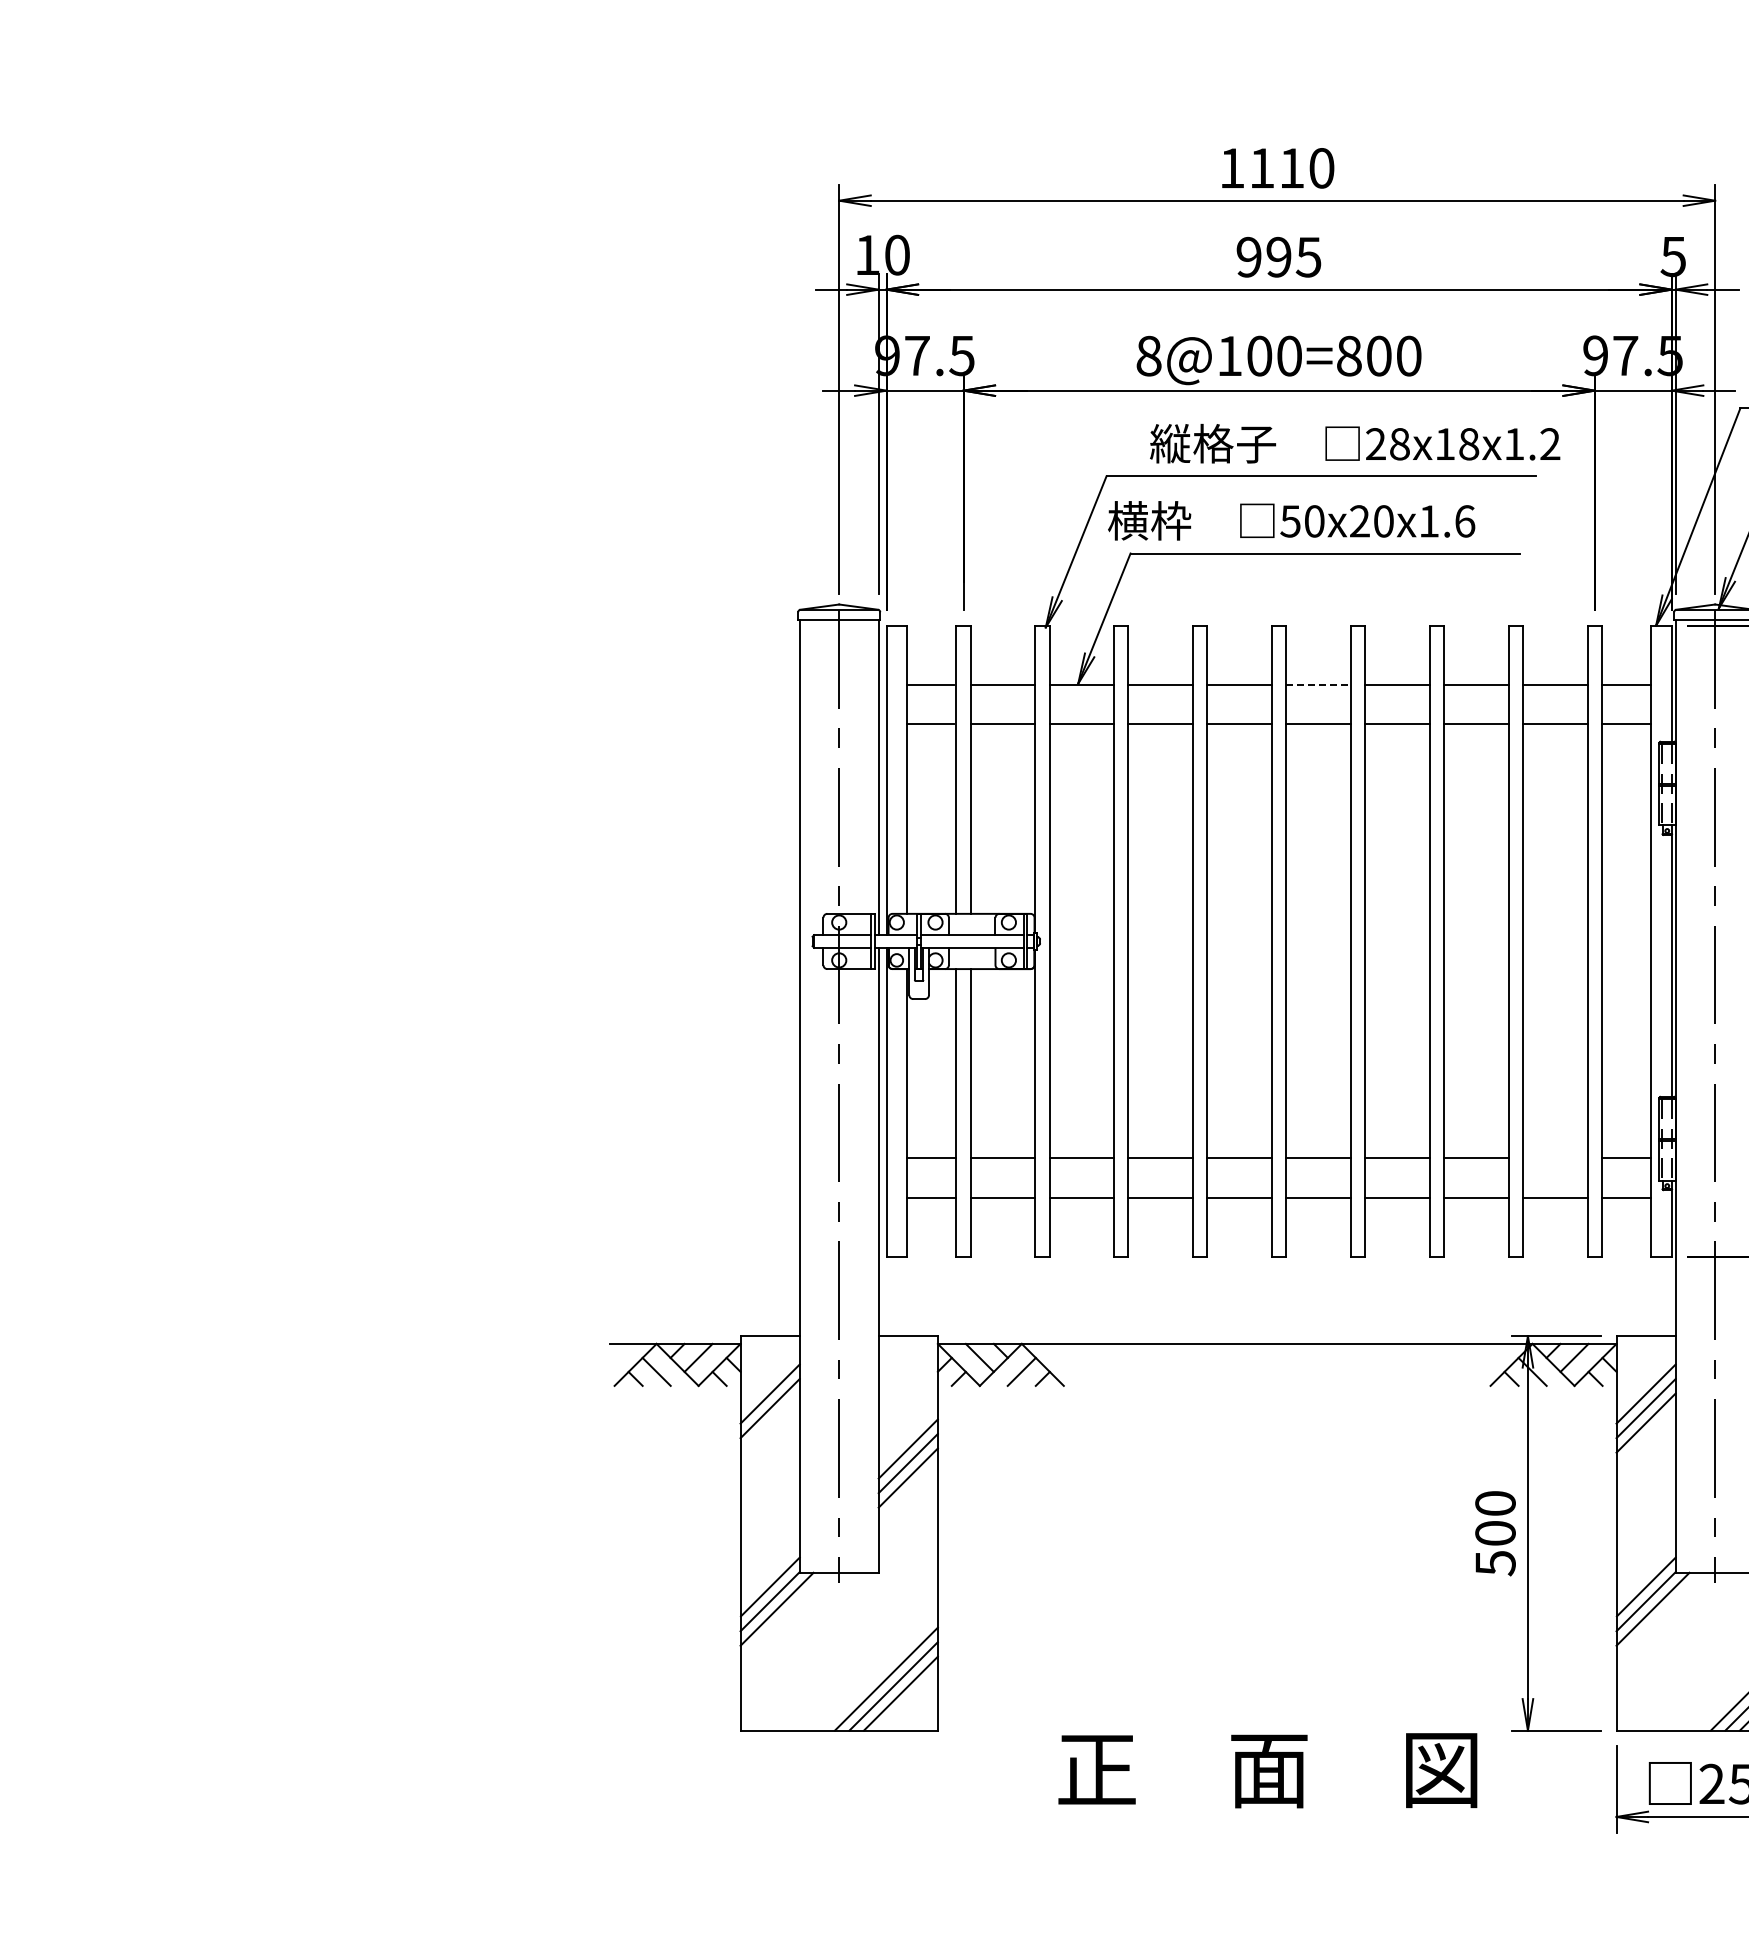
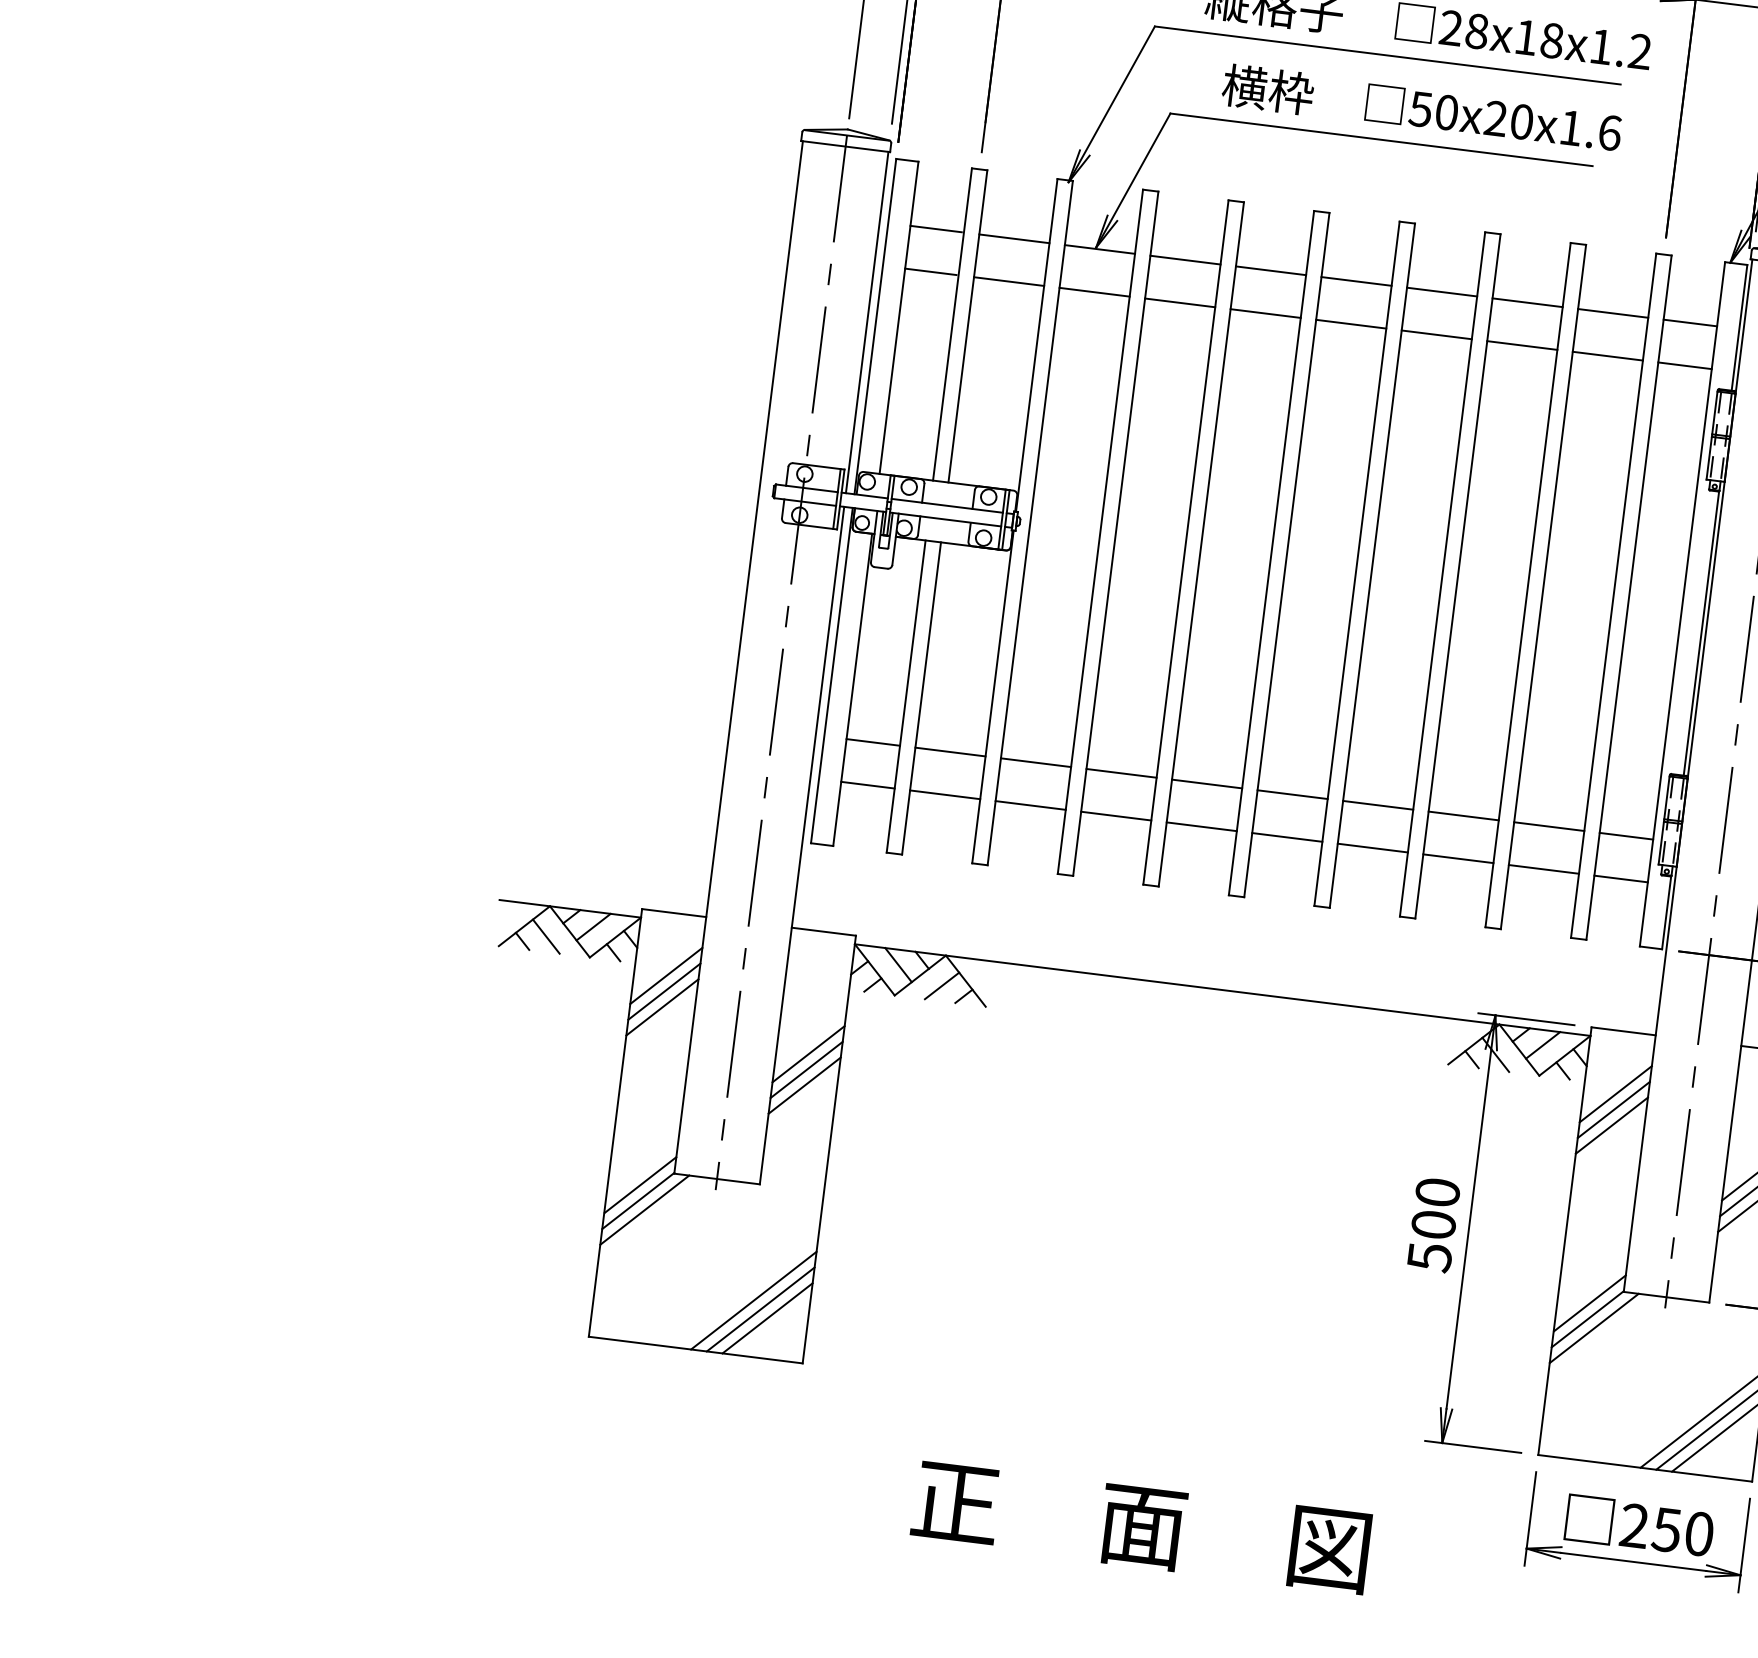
text: (1291, 520) -> (1421, 108), moved
line: (1319, 685) -> (1357, 282), dashed -> solid
line: (1555, 1158) -> (1549, 826), added
line: (769, 1422) -> (661, 1006), added
text: (1267, 1770) -> (1140, 1526), moved

